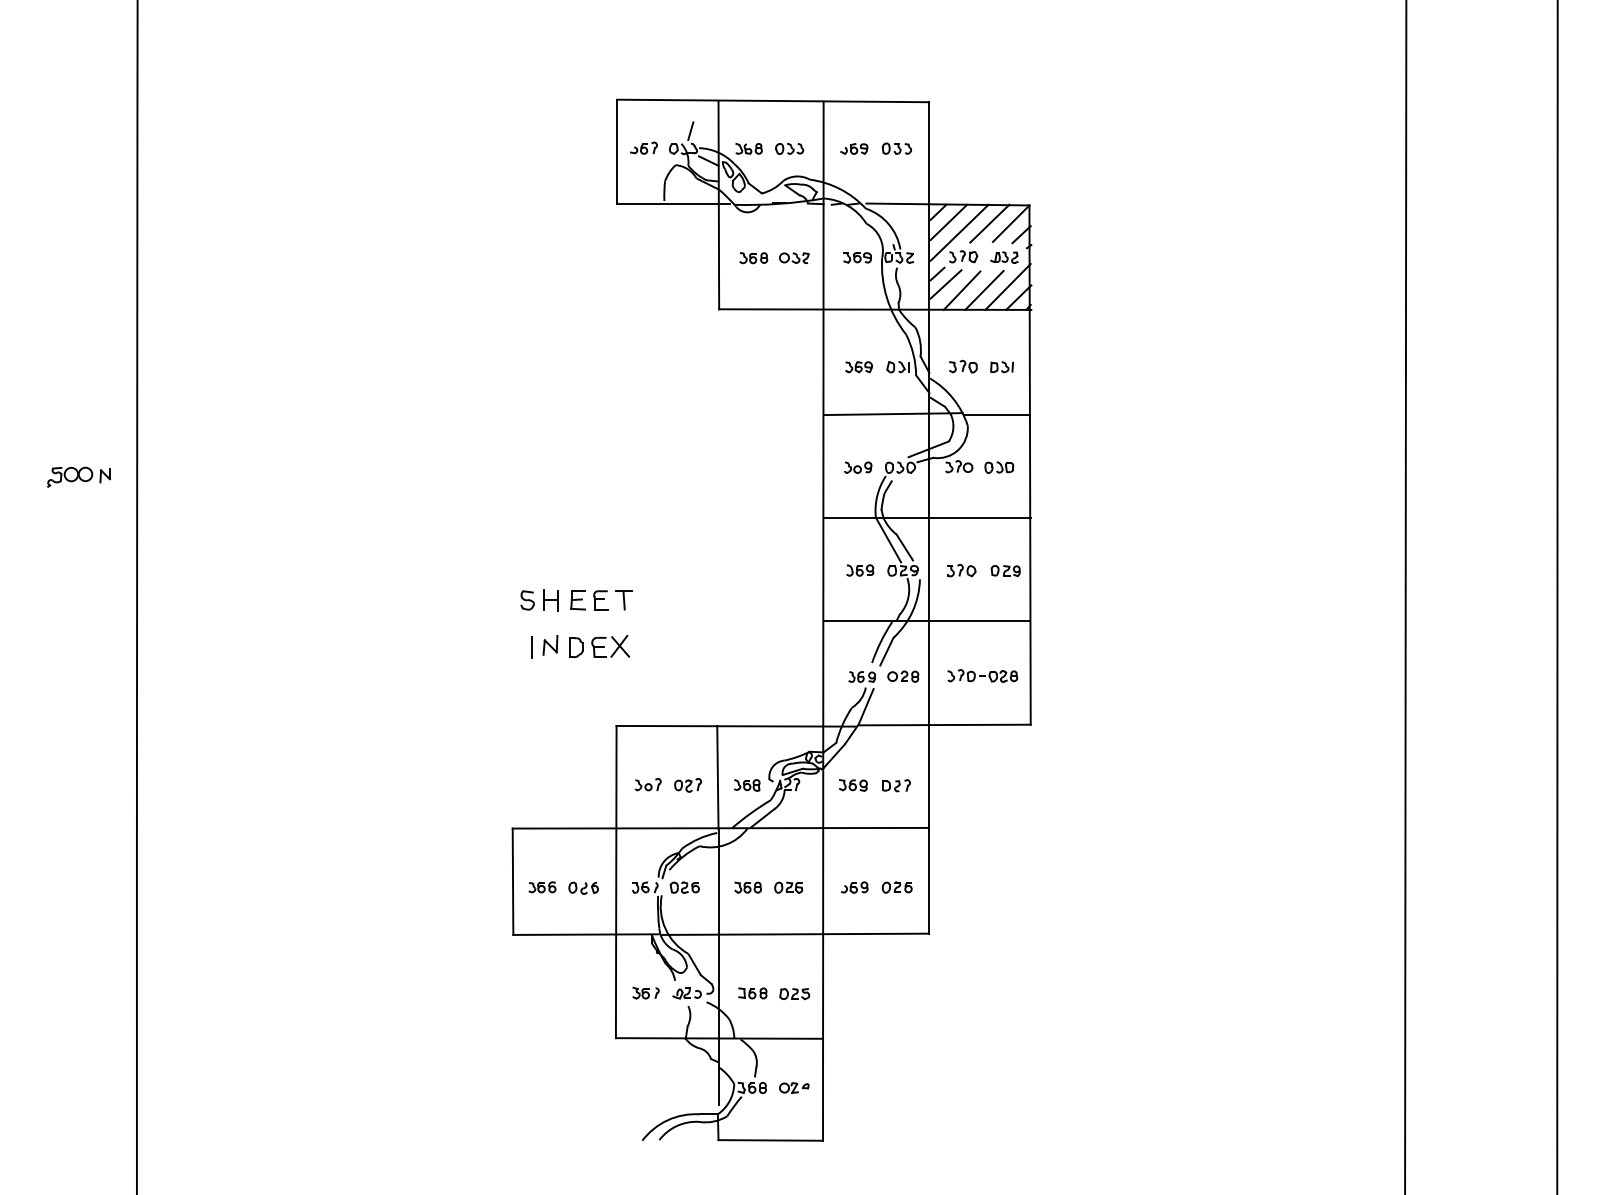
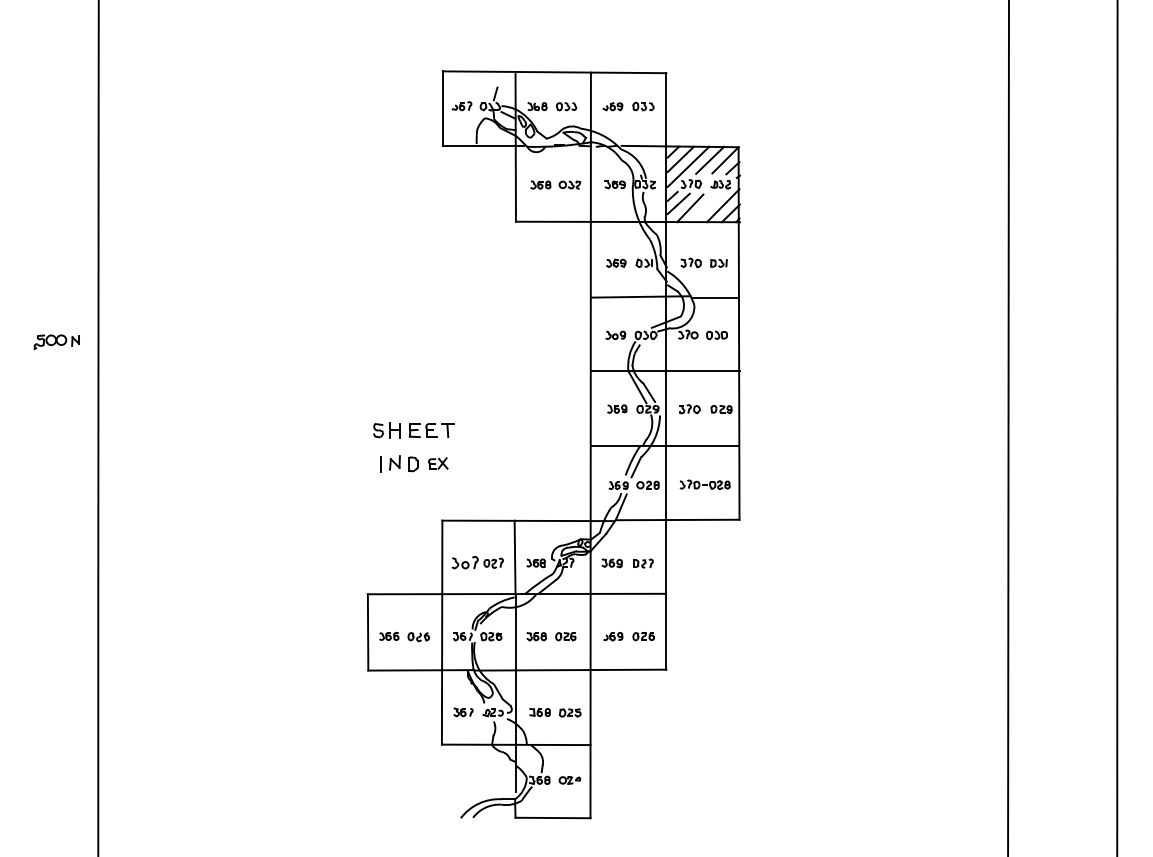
line: (984, 289) -> (706, 207), removed
part: (610, 645) -> (438, 462), size x0.7
part: (647, 784) -> (464, 562), size x1.4

